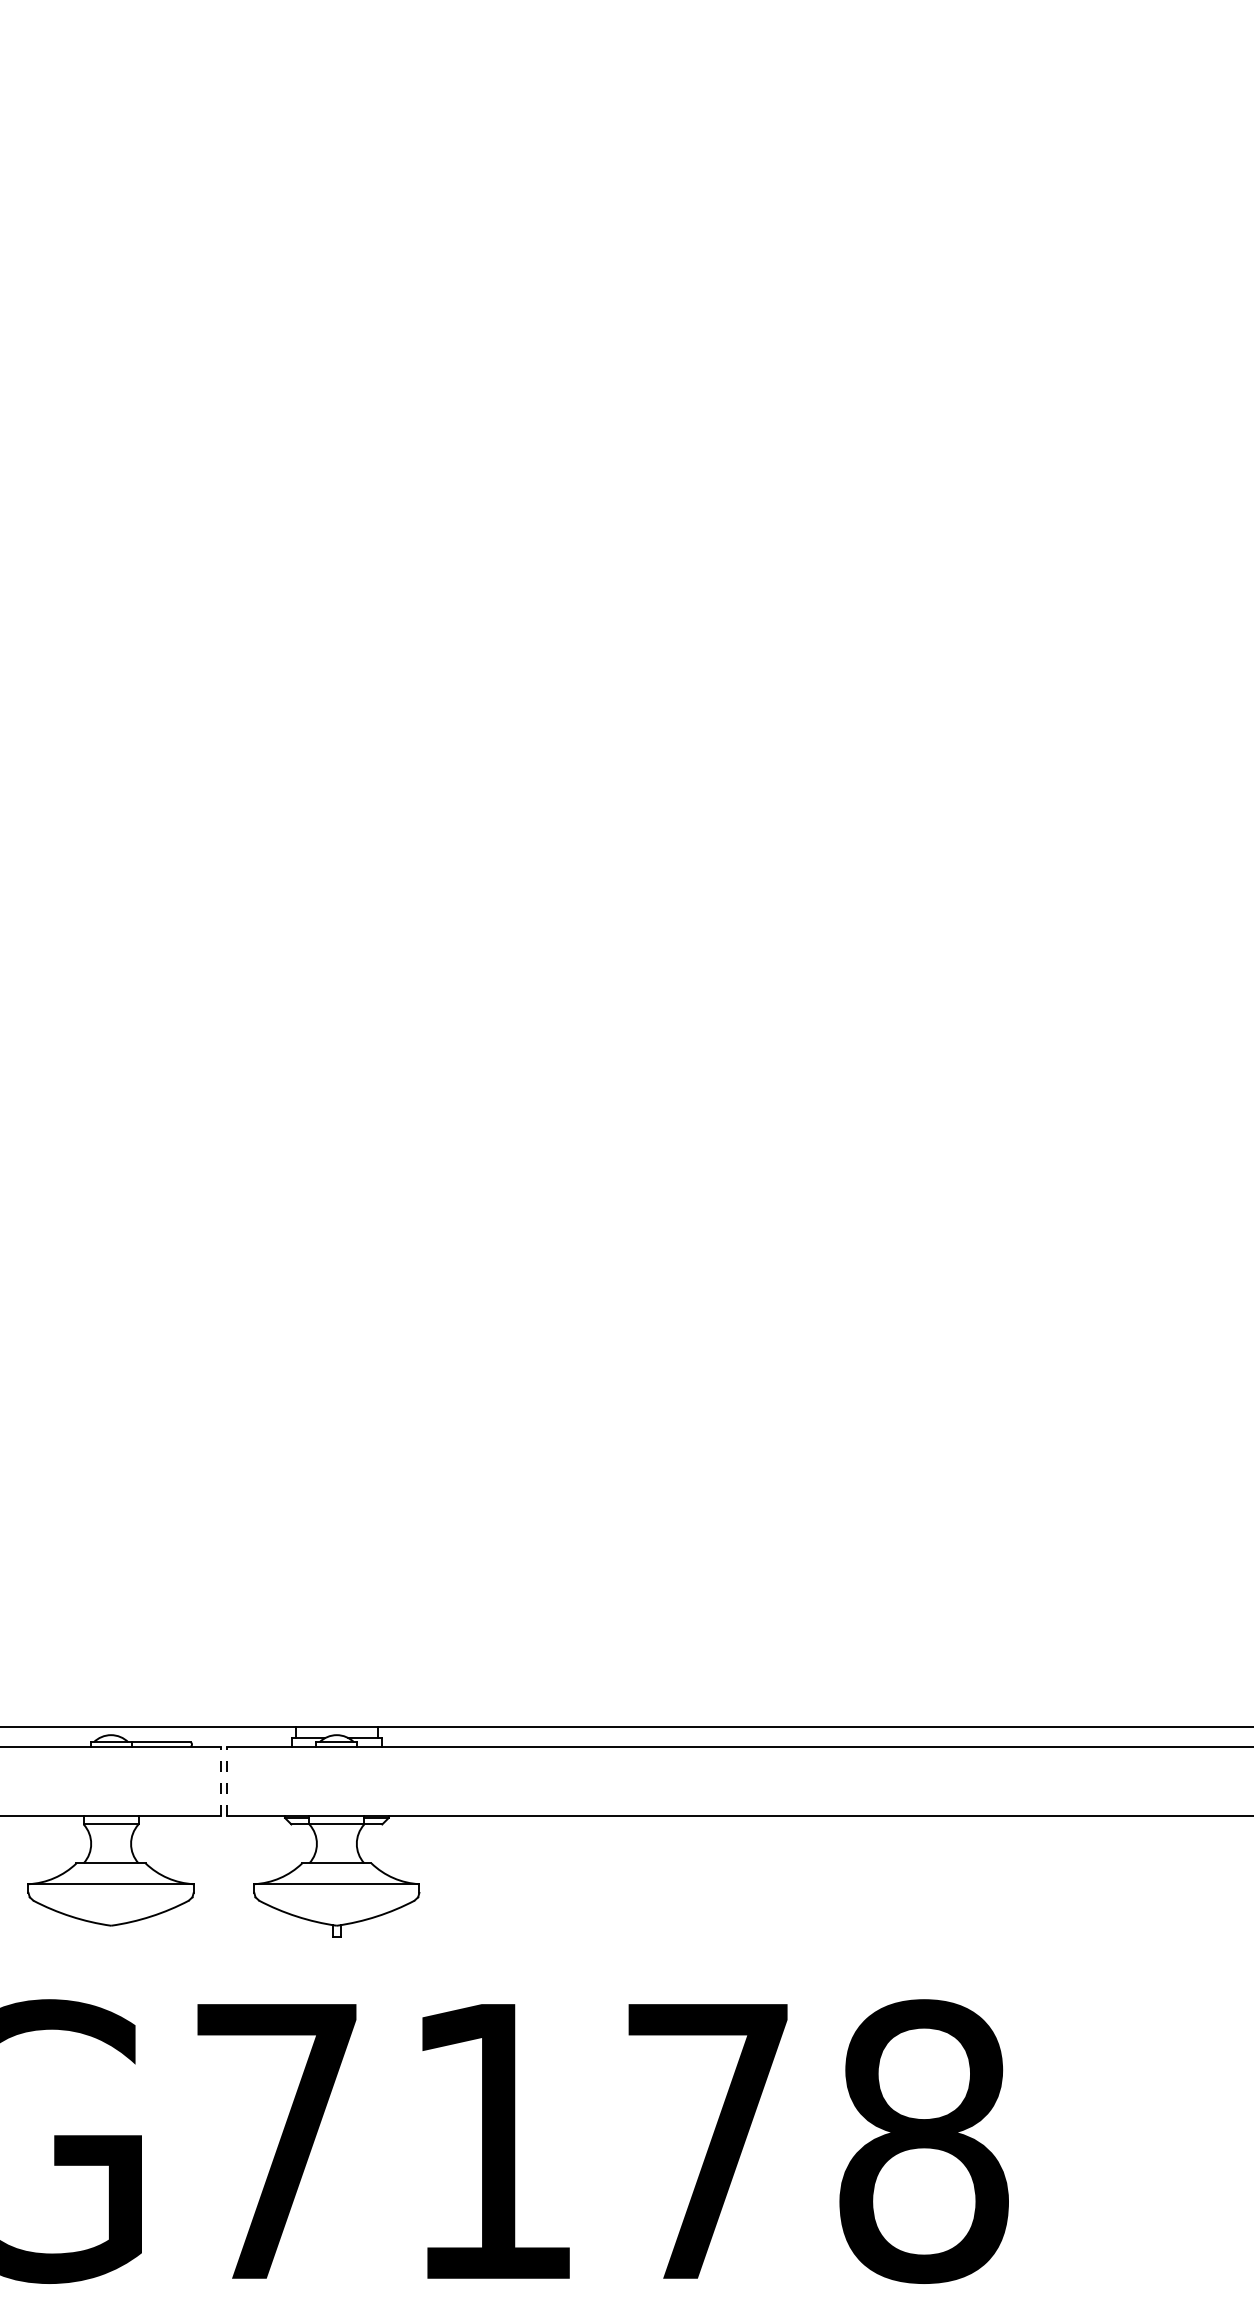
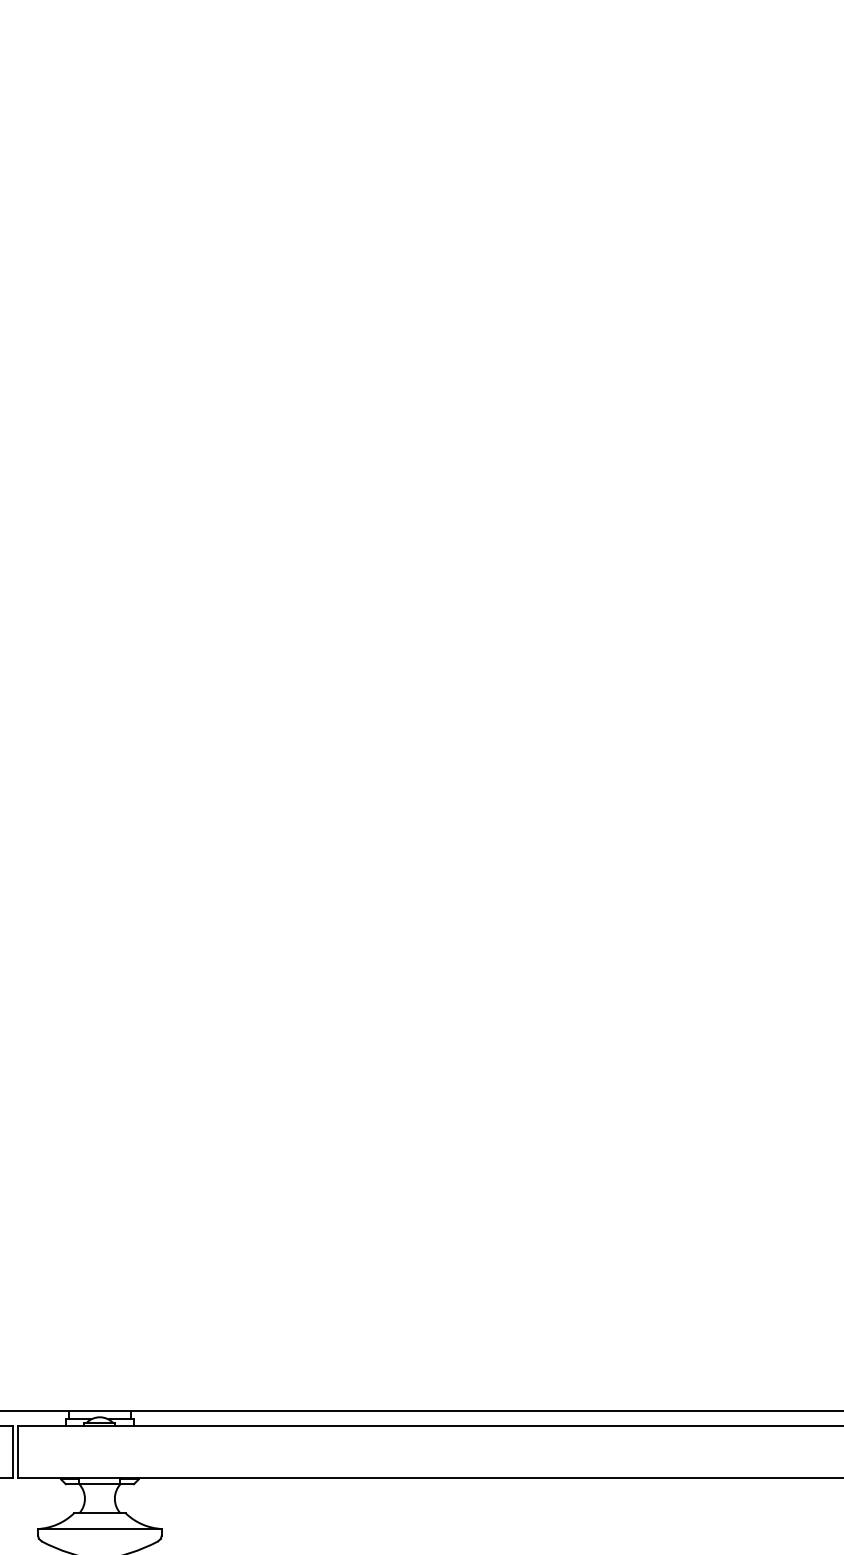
line: (220, 1781) -> (12, 1452), dashed -> solid
line: (226, 1781) -> (17, 1452), dashed -> solid

